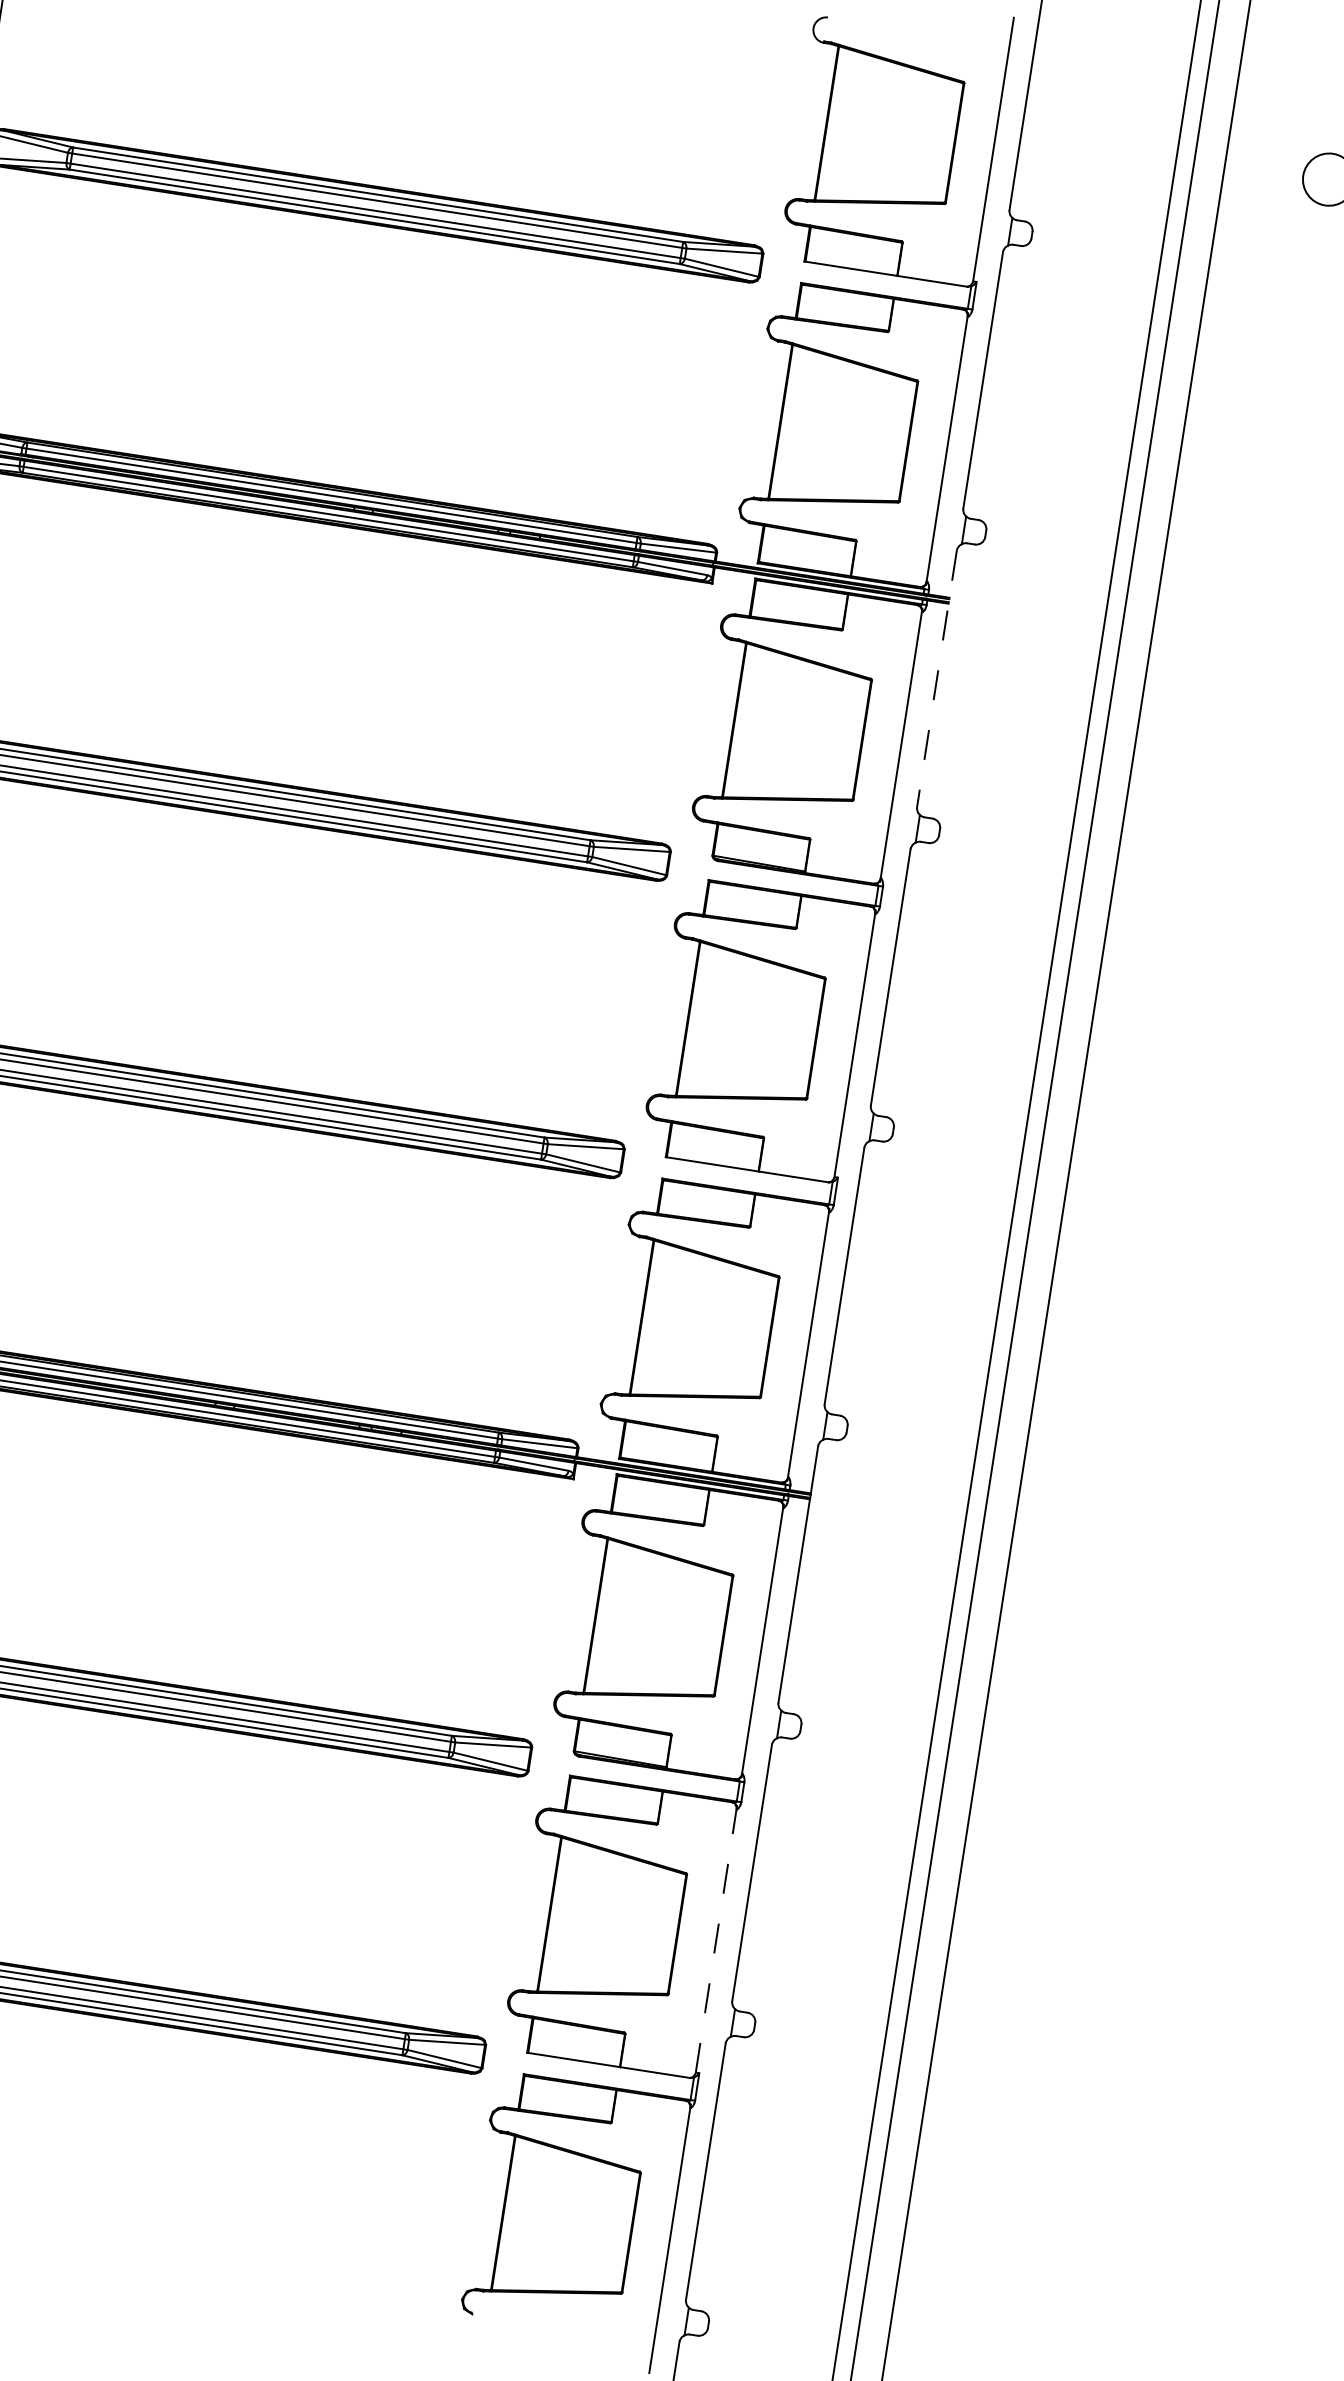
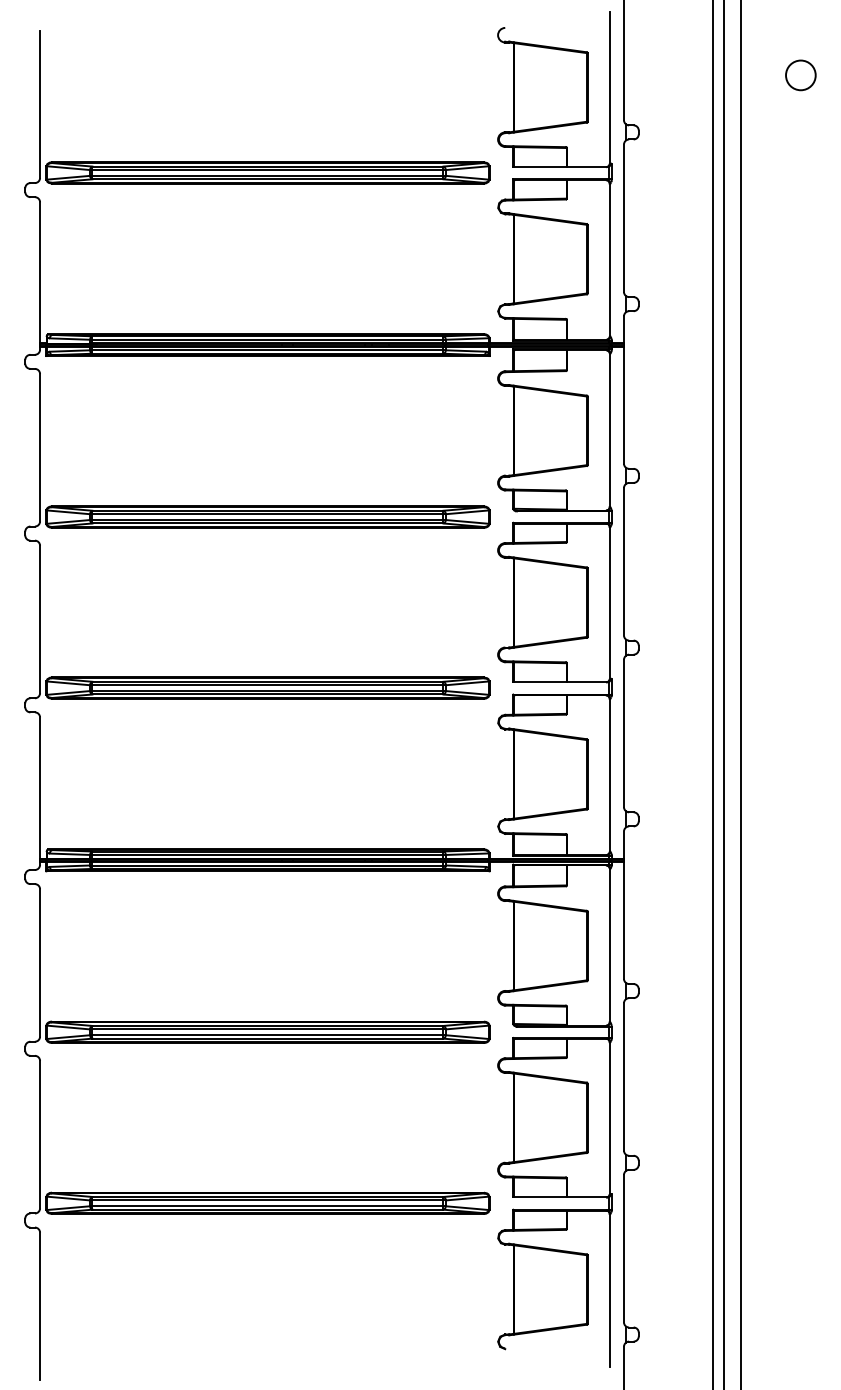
line: (935, 679) -> (623, 390), dashed -> solid
line: (715, 1941) -> (609, 1118), dashed -> solid

